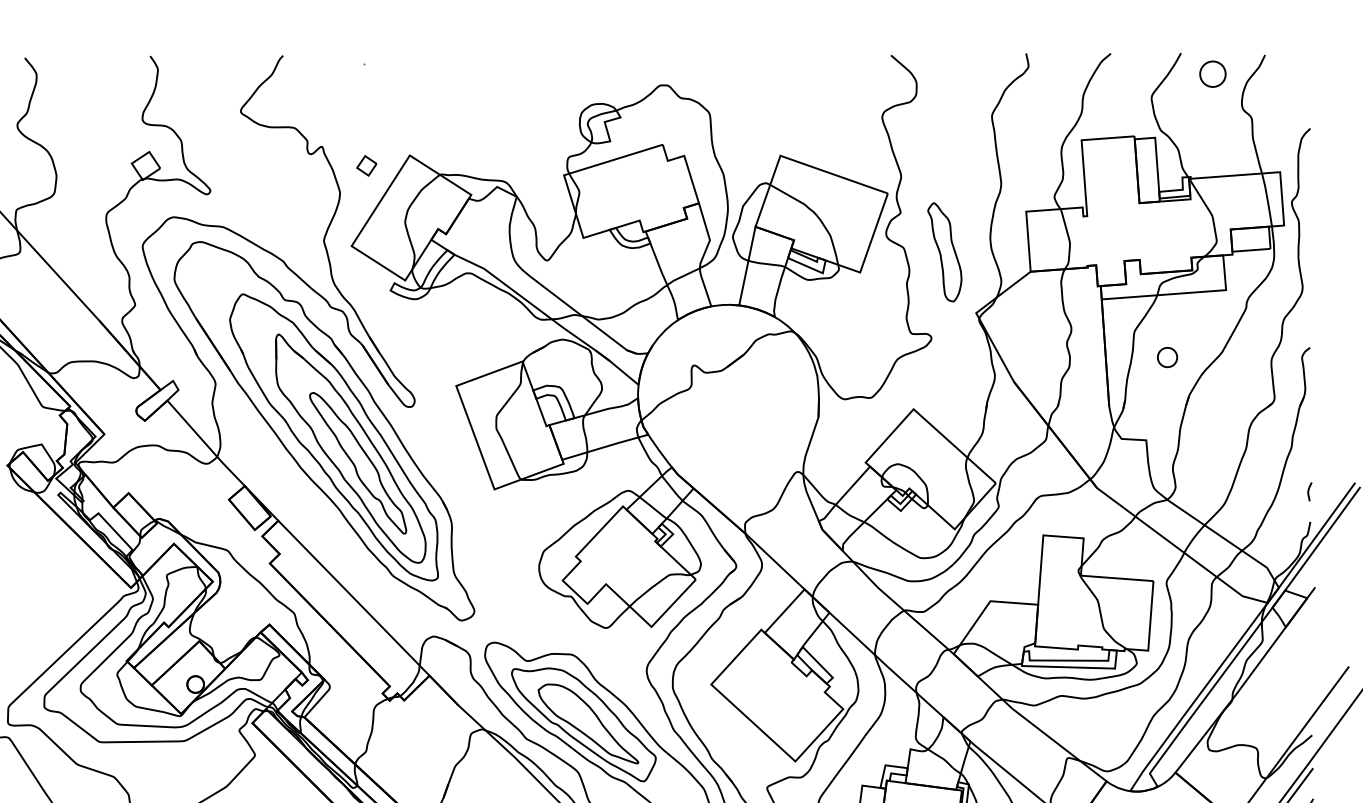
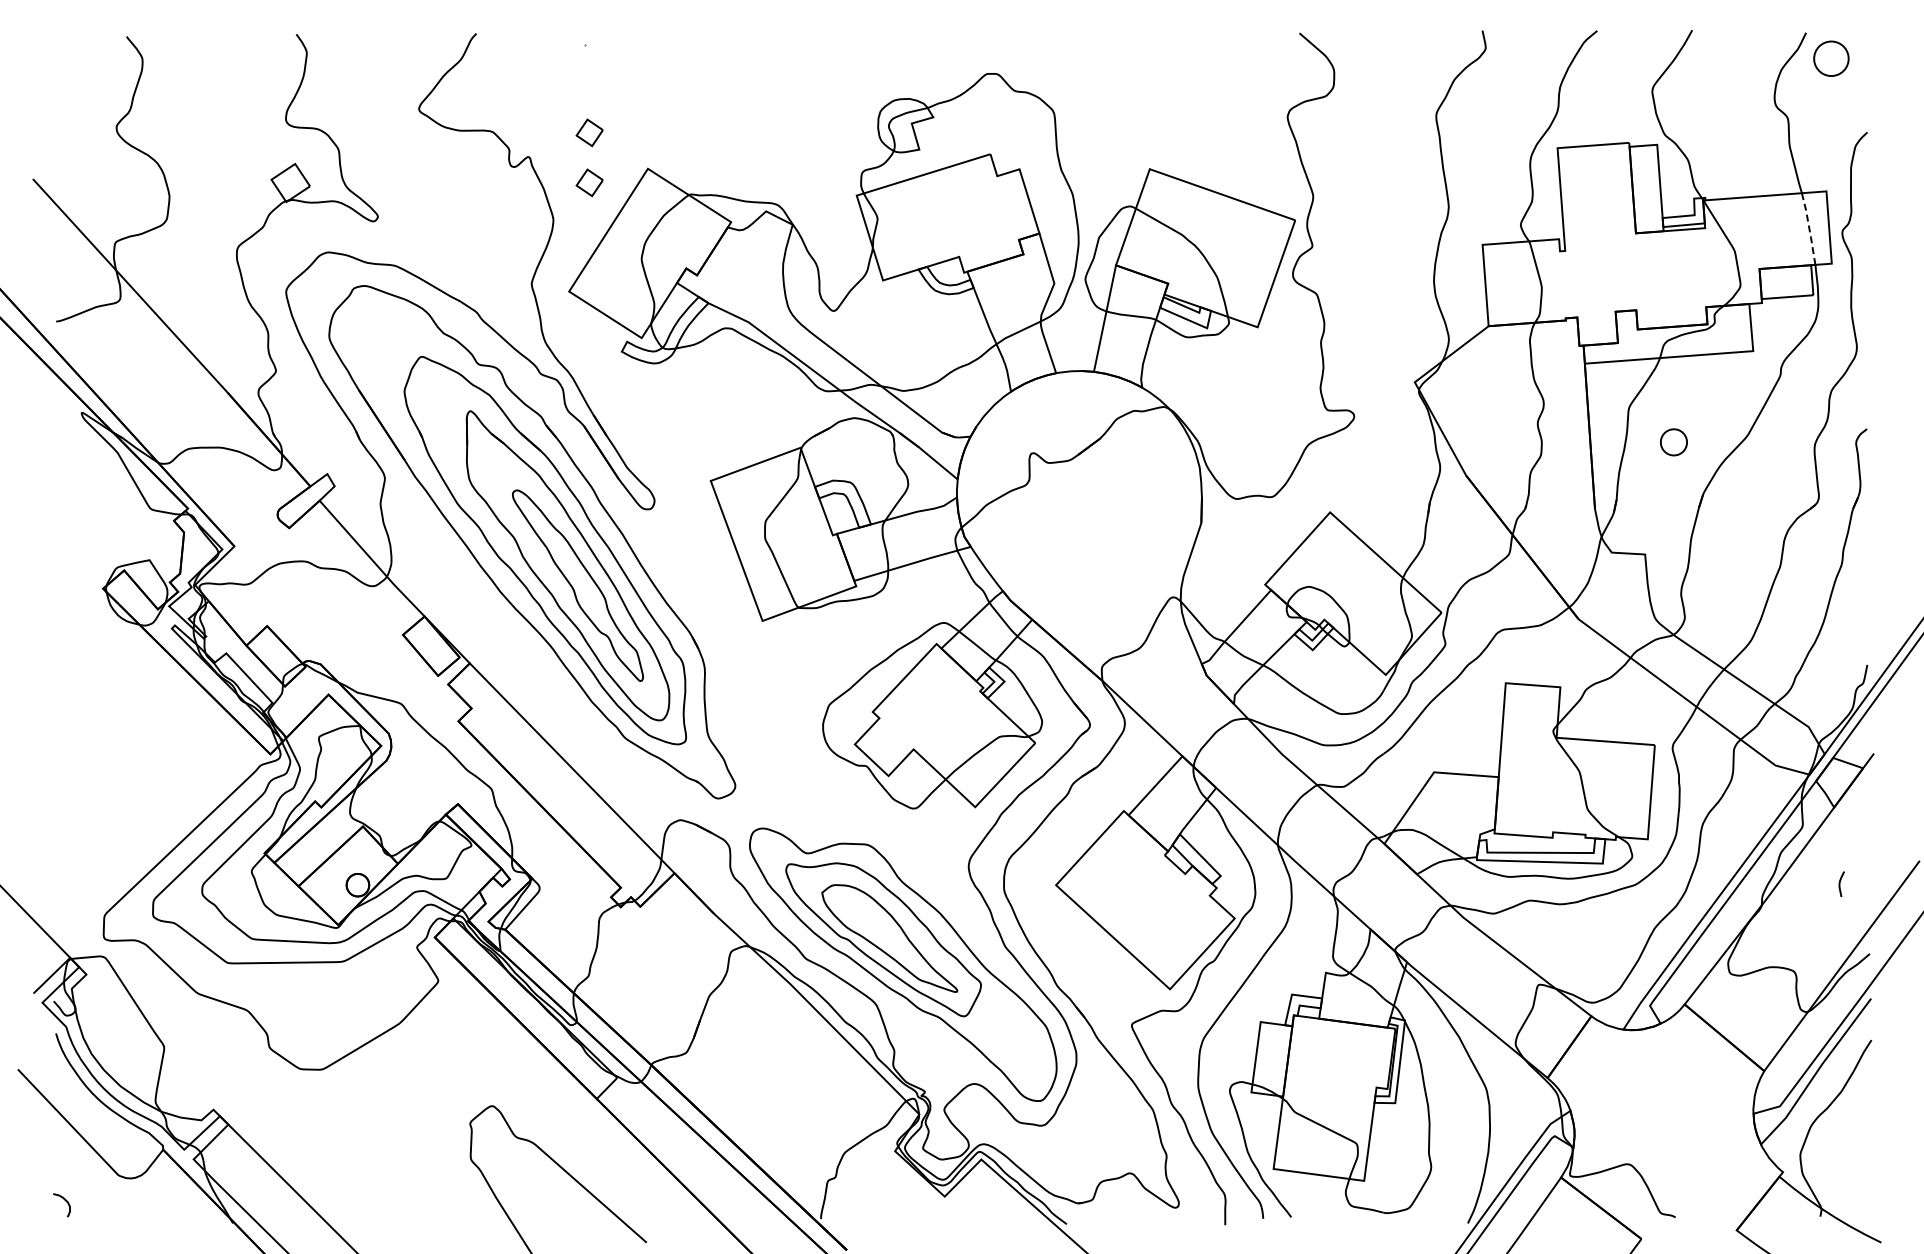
part: (1213, 74) -> (1831, 58), moved
part: (366, 128) -> (589, 132), added
line: (1267, 200) -> (1809, 229), solid -> dashed
part: (944, 252) -> (1372, 299), removed
curve: (1309, 491) -> (1840, 883), moved

